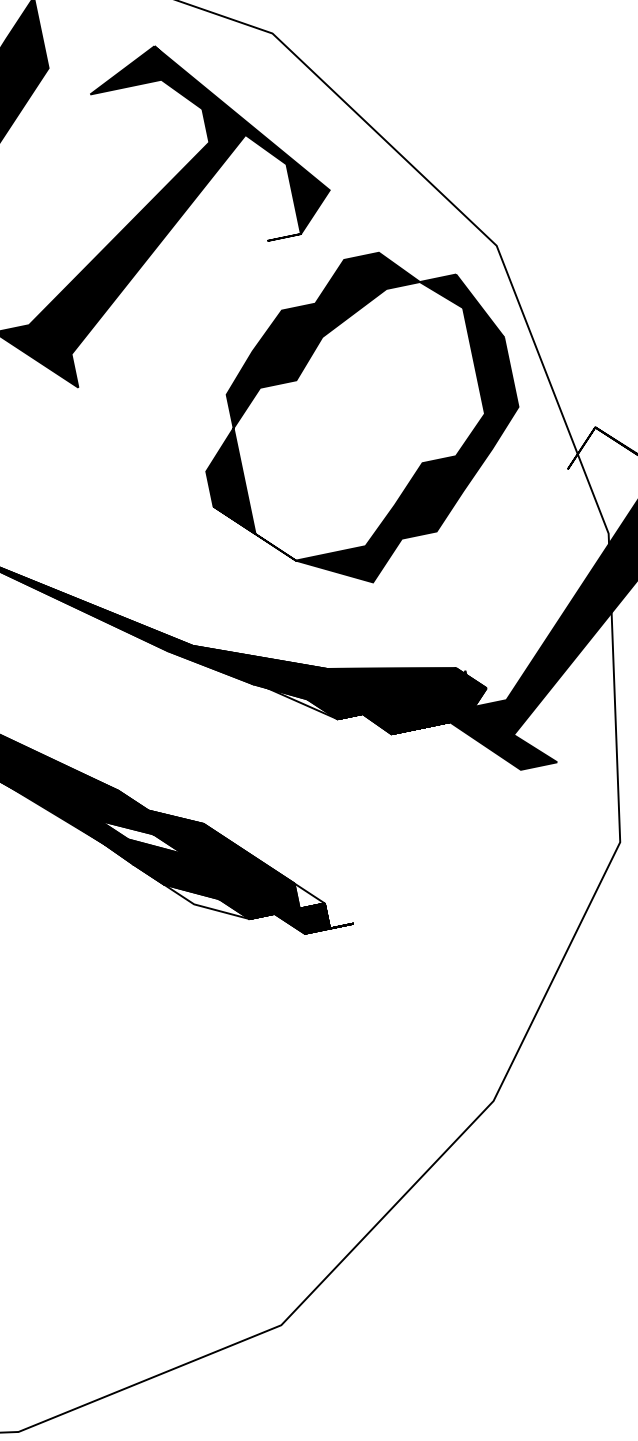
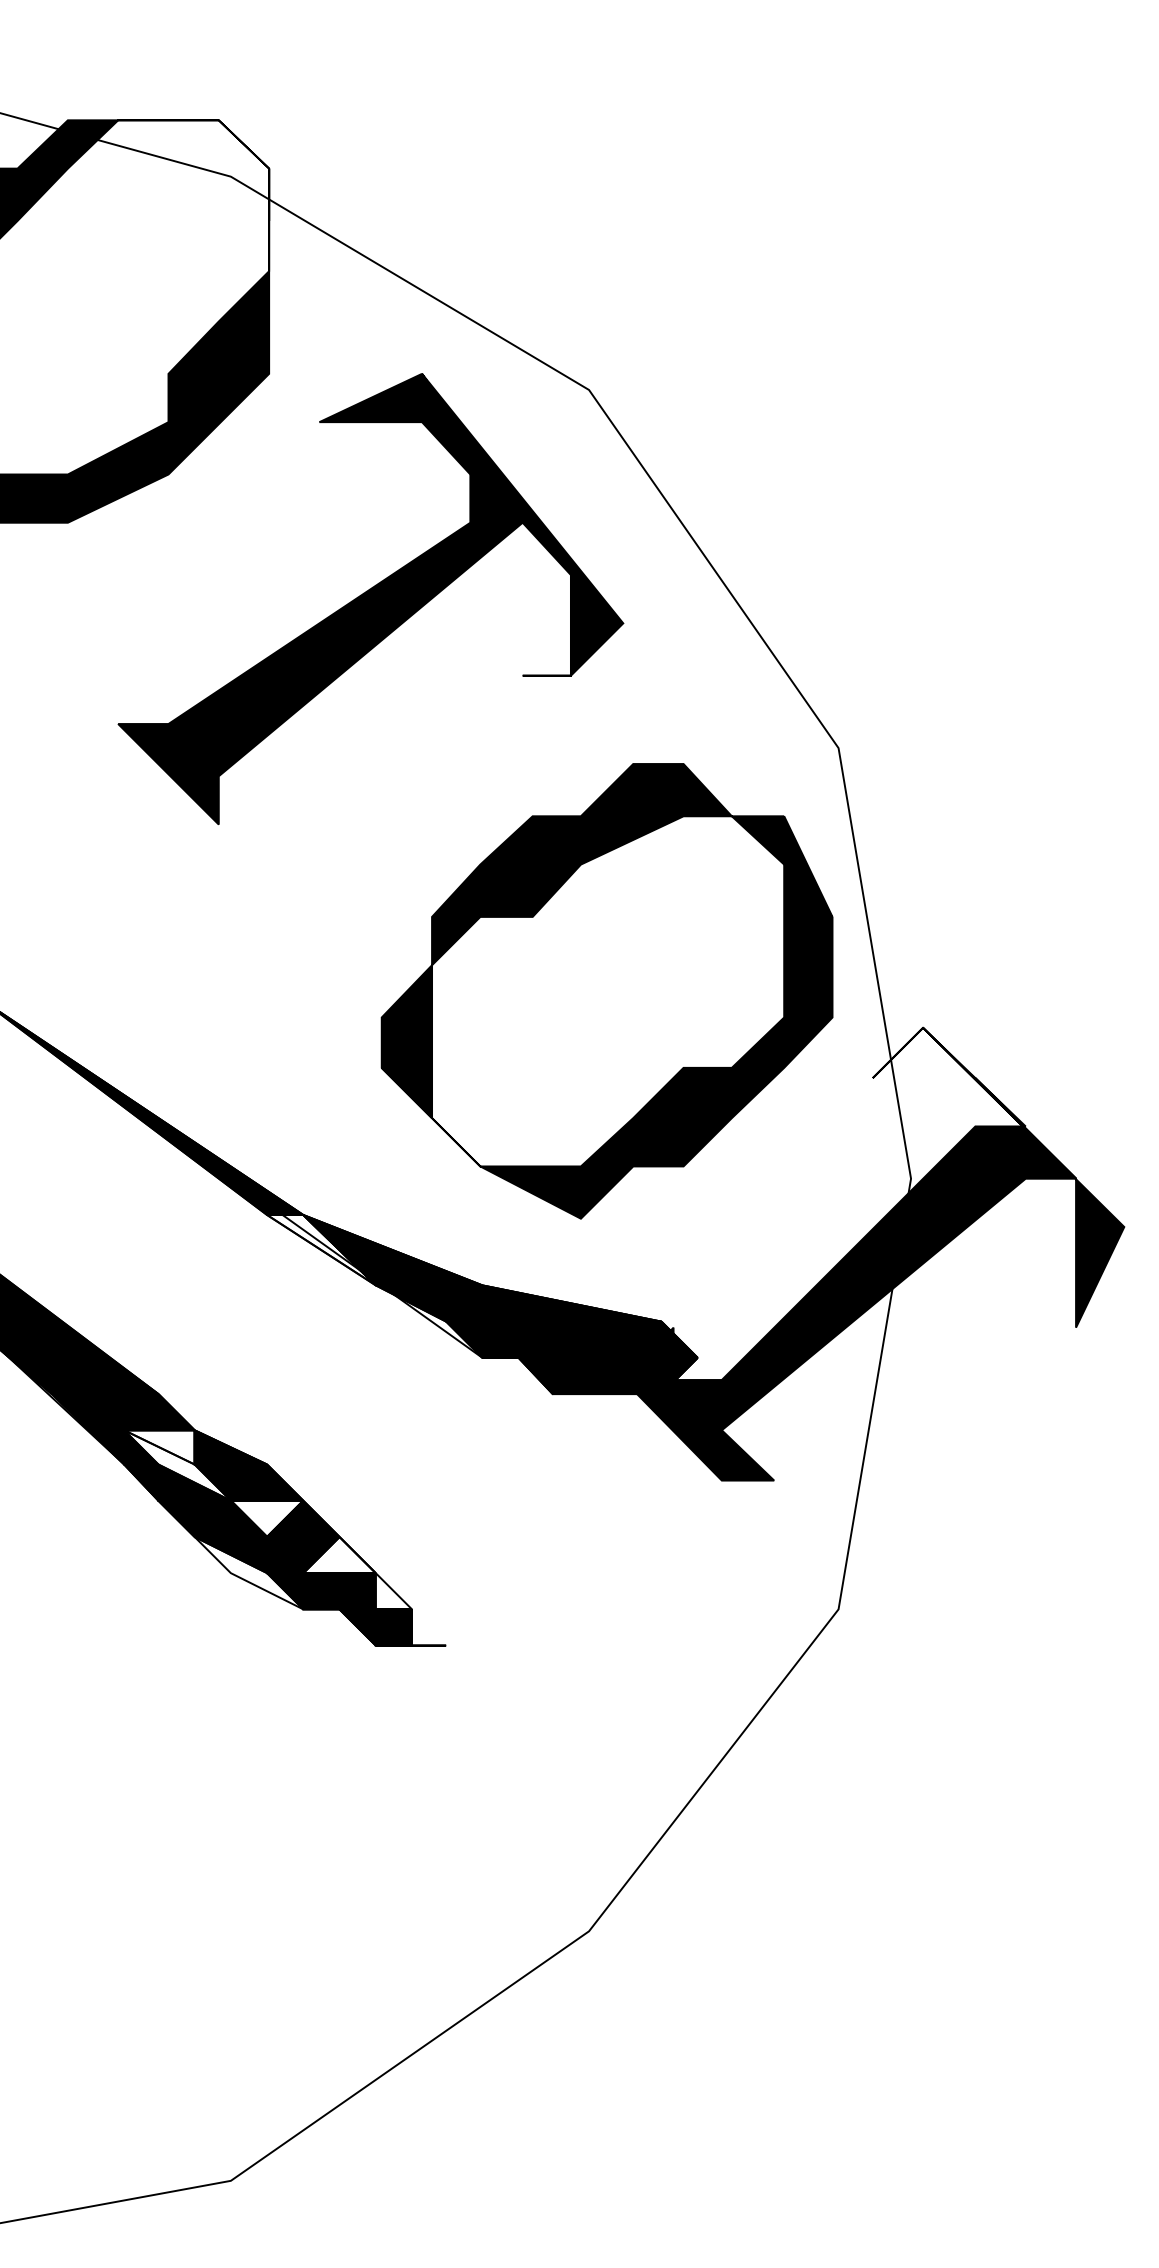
part: (358, 421) -> (606, 991), moved
fill: (210, 667) -> (321, 1250), removed
fill: (126, 827) -> (159, 1447), removed
fill: (210, 861) -> (266, 1518), removed
fill: (266, 875) -> (339, 1554), removed

